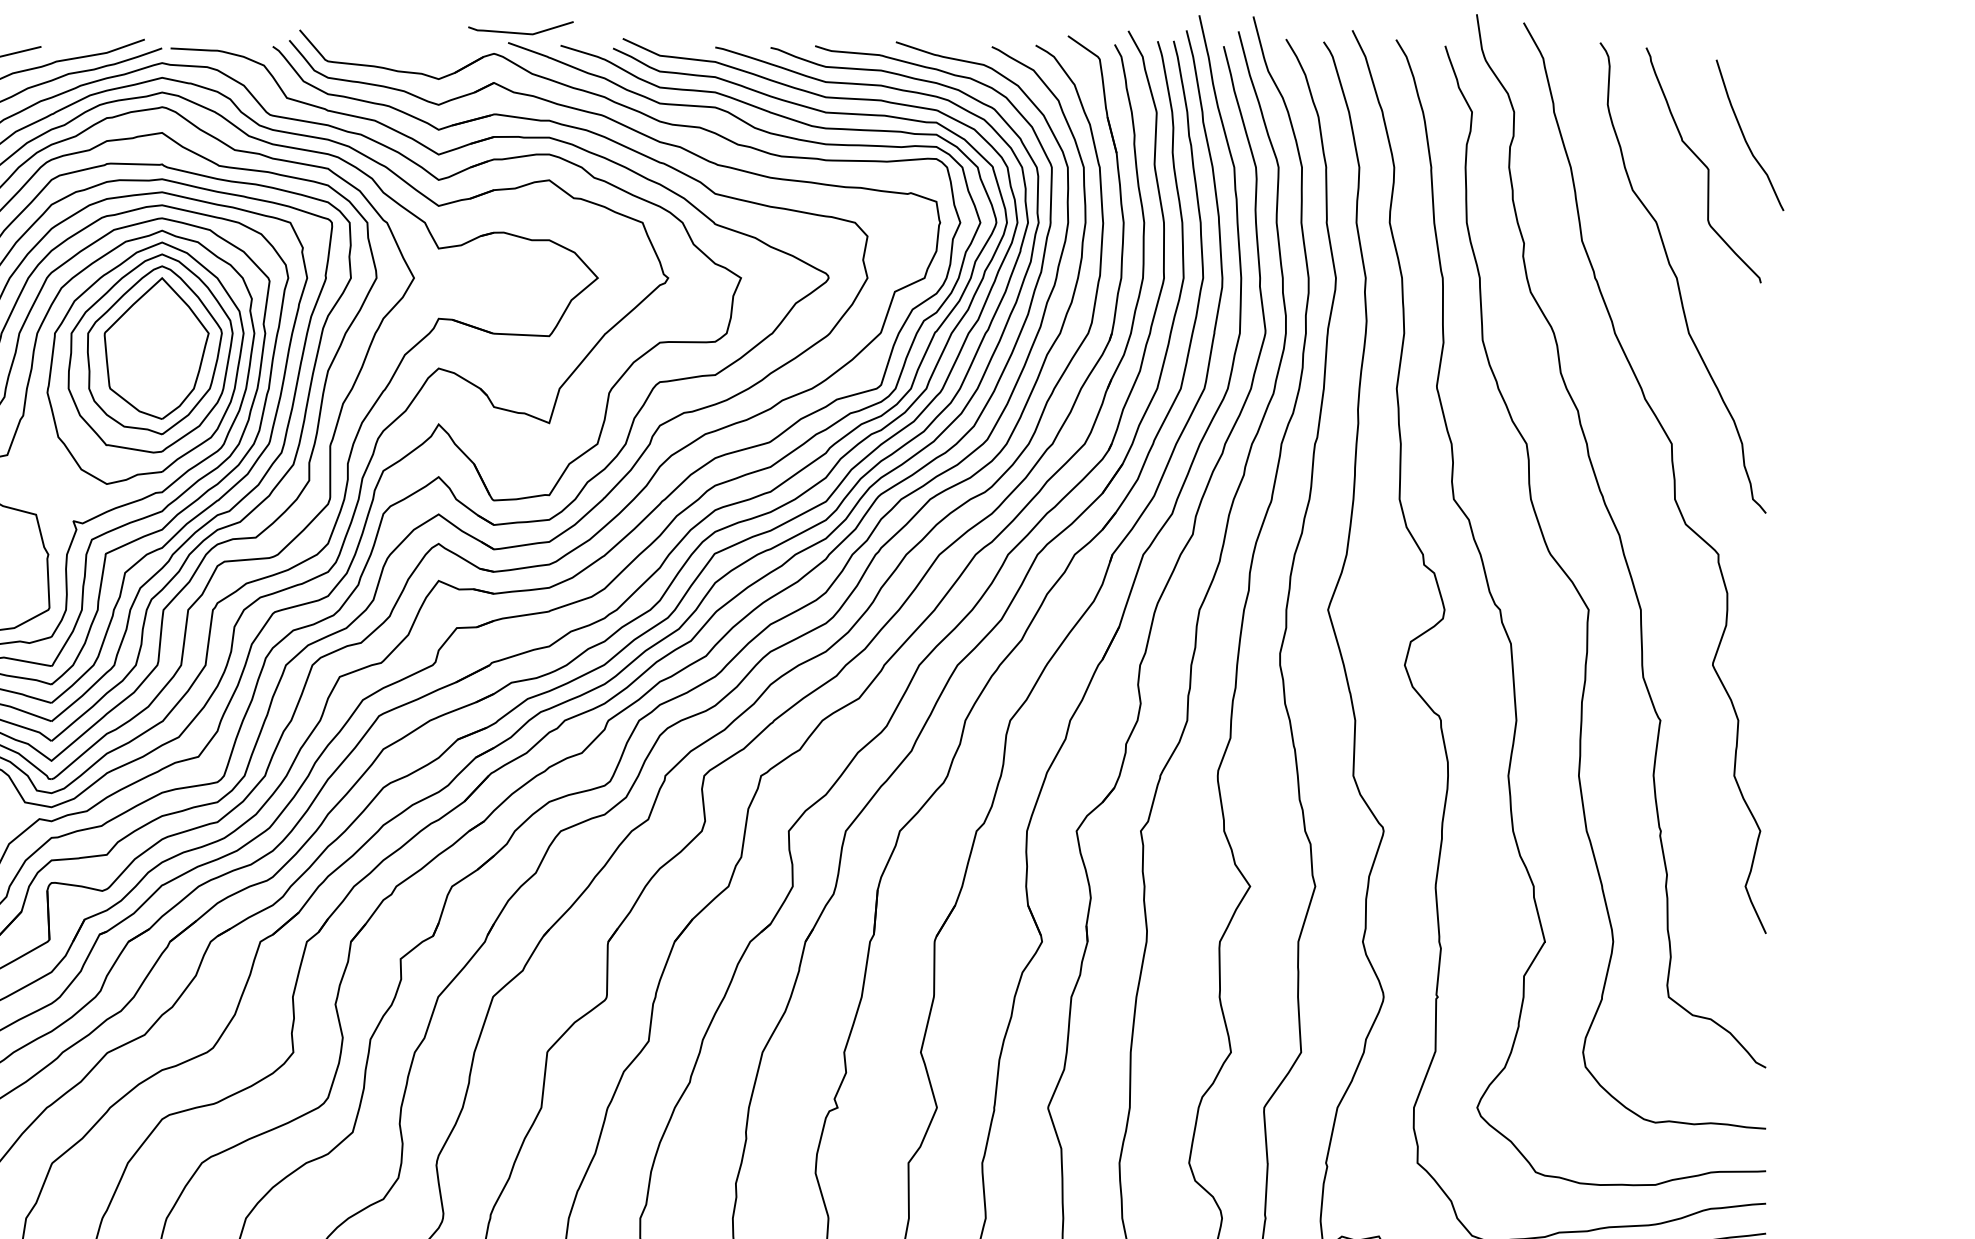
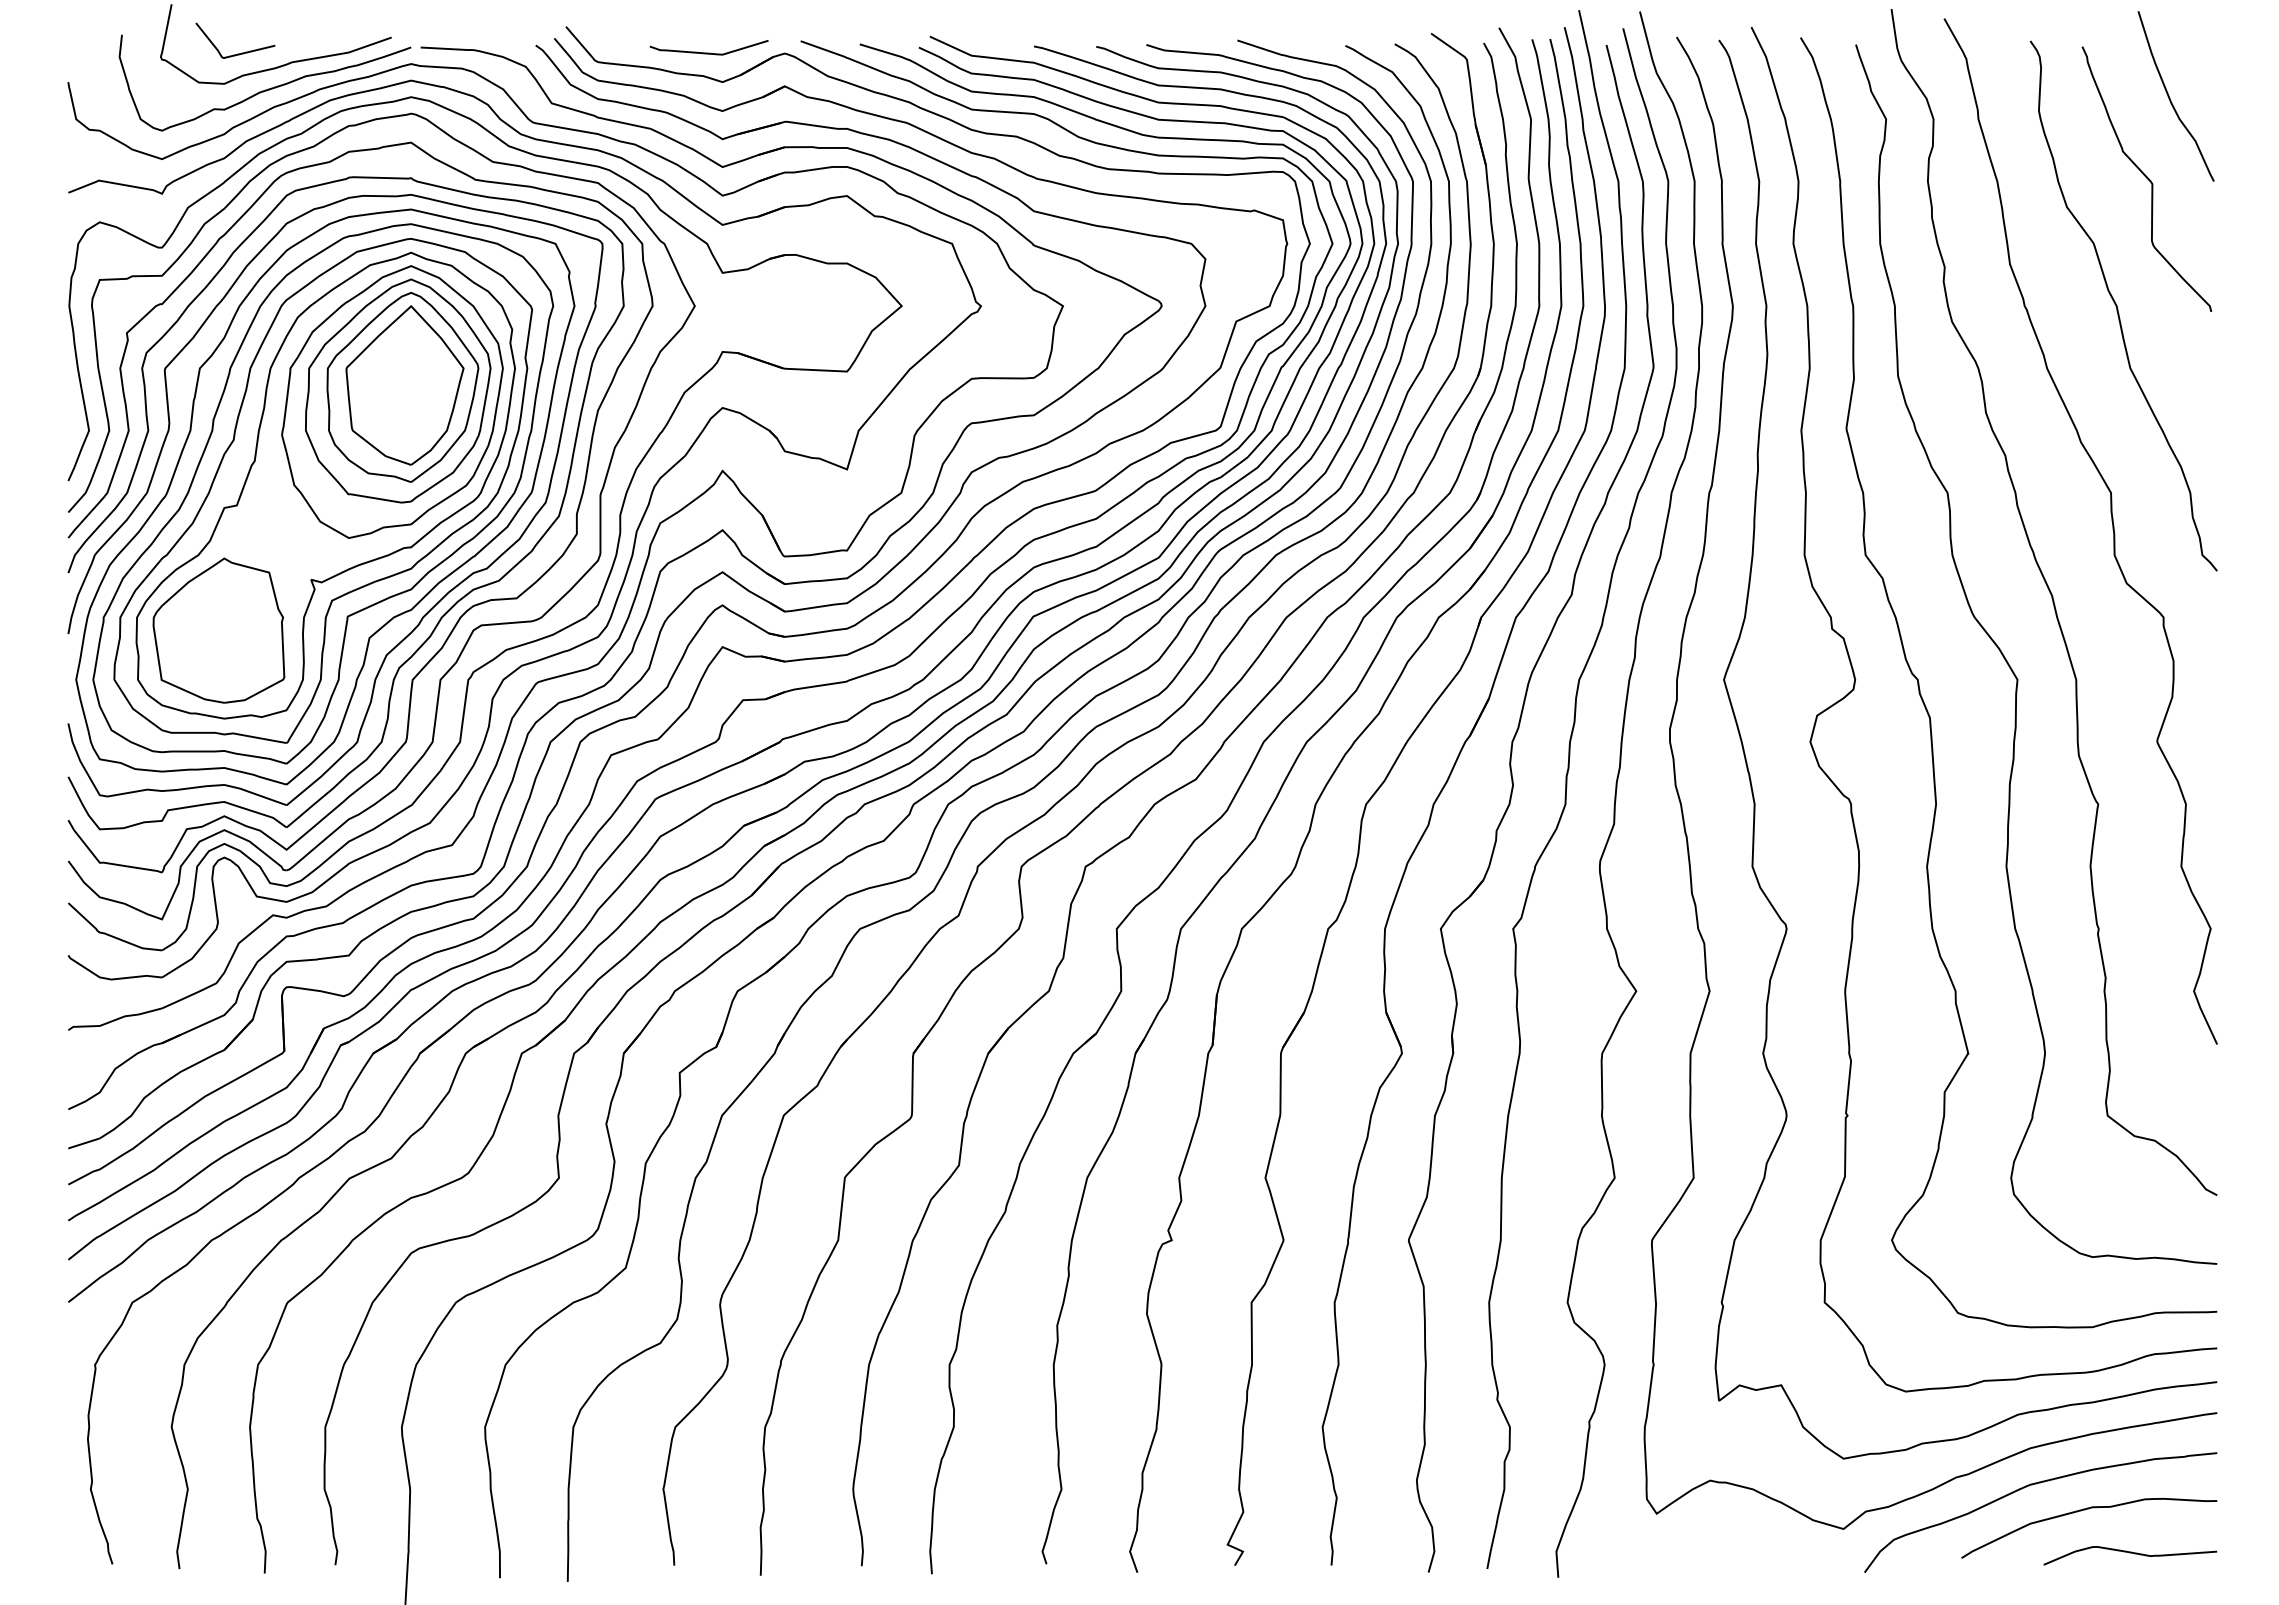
curve: (520, 32) -> (708, 52), moved
curve: (1745, 136) -> (2170, 97), moved

